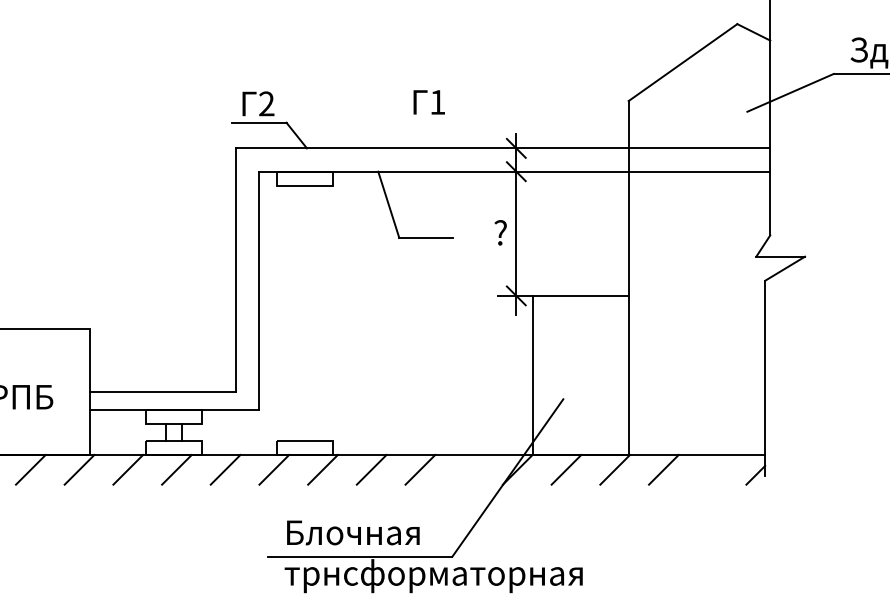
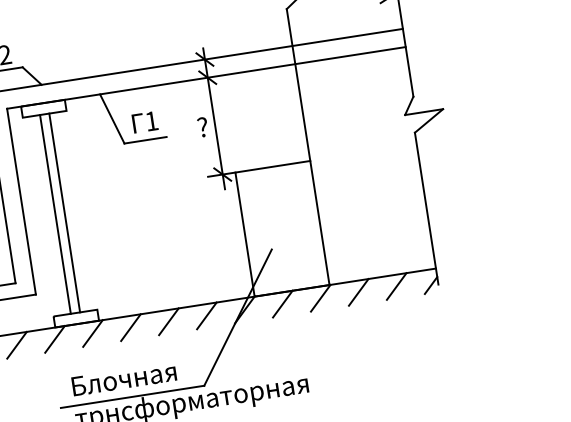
text: (428, 102) -> (144, 122), moved
line: (299, 312) -> (55, 213), added
line: (310, 312) -> (64, 212), added
line: (468, 469) -> (206, 315), added
line: (712, 469) -> (396, 286), added

